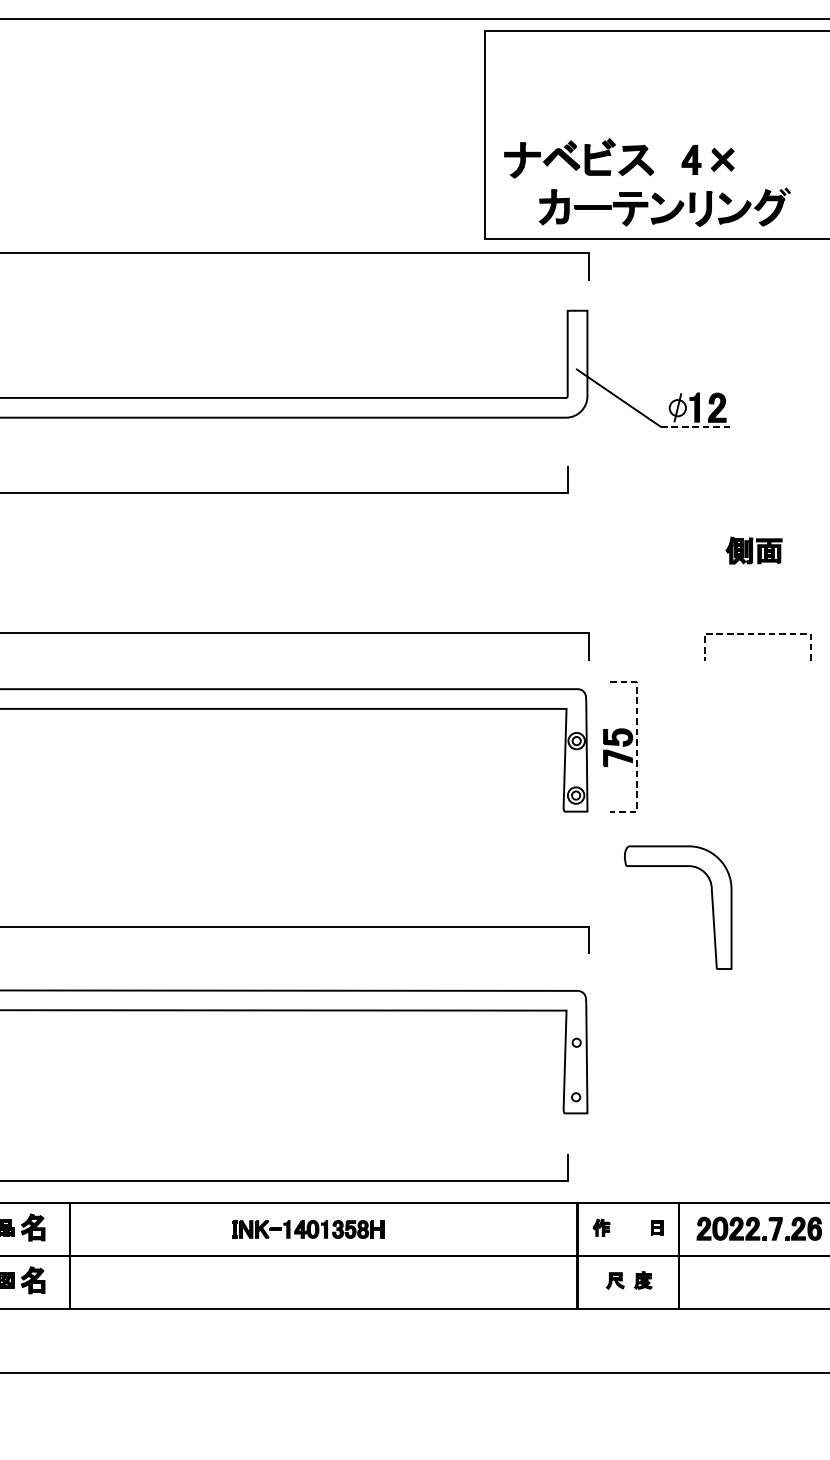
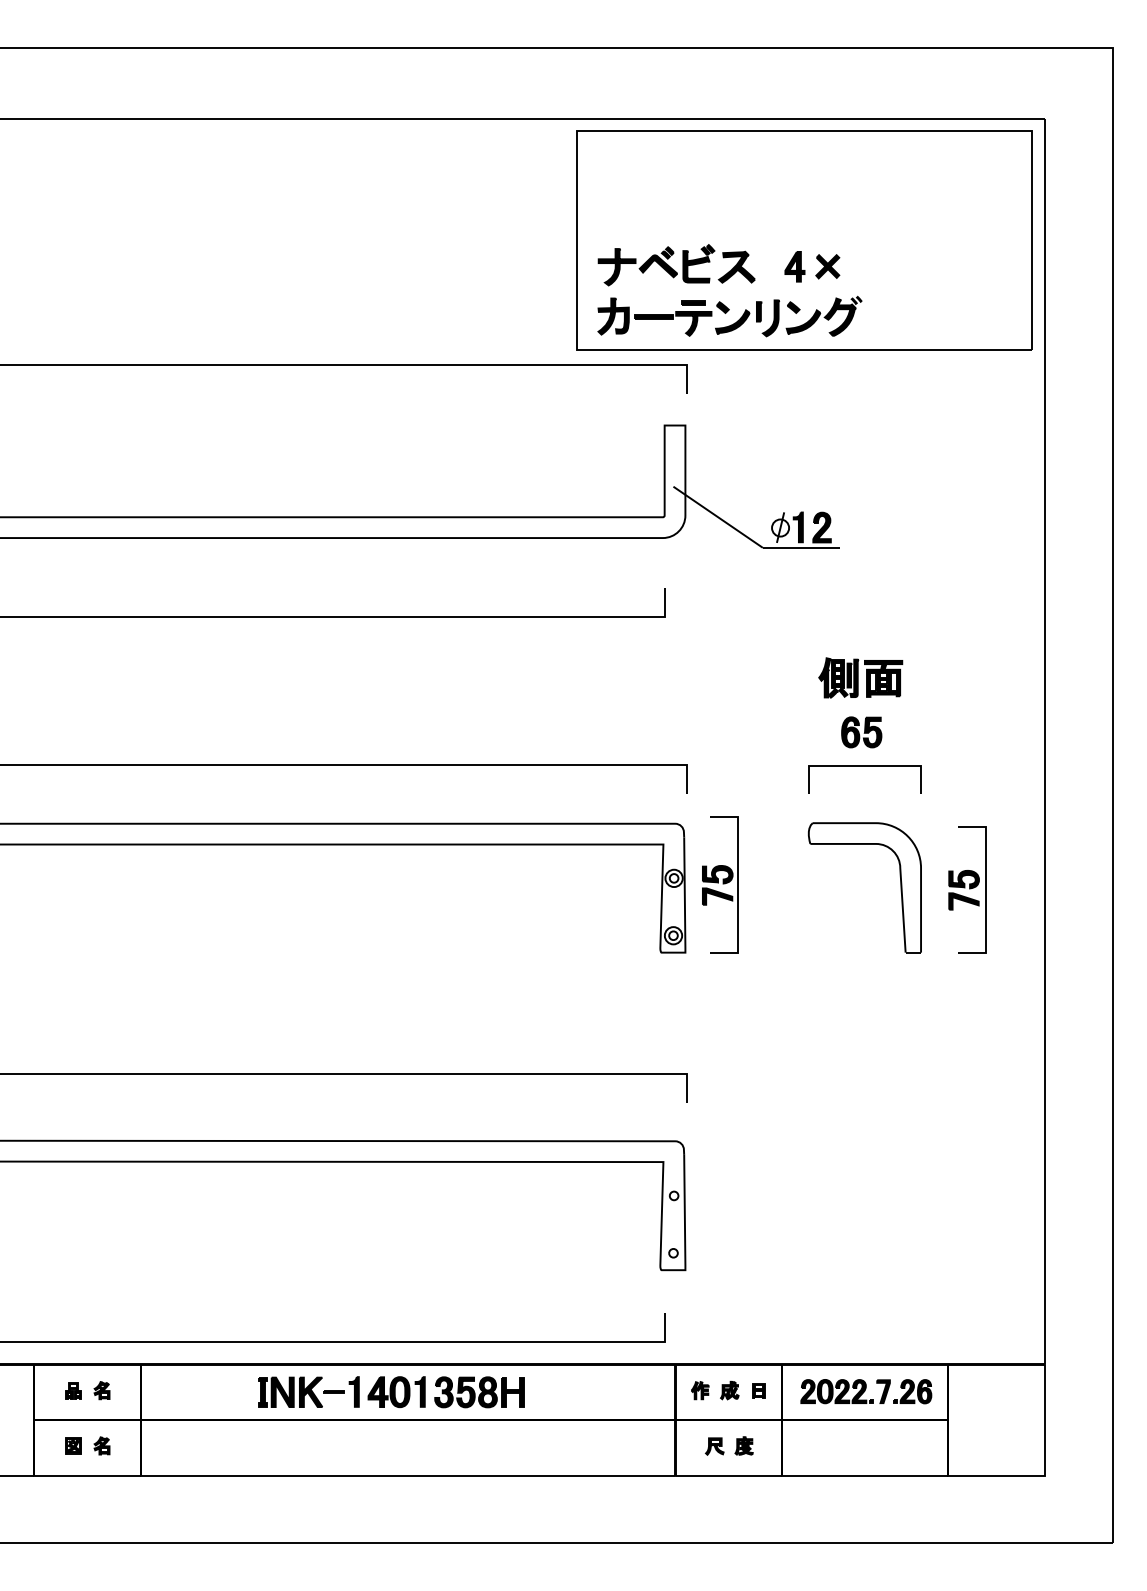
part: (664, 207) -> (729, 316), moved
line: (697, 426) -> (801, 547), dashed -> solid
part: (753, 550) -> (860, 677), size x1.43
part: (754, 602) -> (861, 732), added
line: (757, 633) -> (864, 765), dashed -> solid
line: (636, 747) -> (737, 885), dashed -> solid
part: (711, 907) -> (900, 887), moved
part: (32, 1227) -> (101, 1390), size x0.62
part: (629, 1227) -> (729, 1390), added
part: (308, 1229) -> (391, 1392), size x1.67
part: (32, 1279) -> (101, 1445), size x0.62

